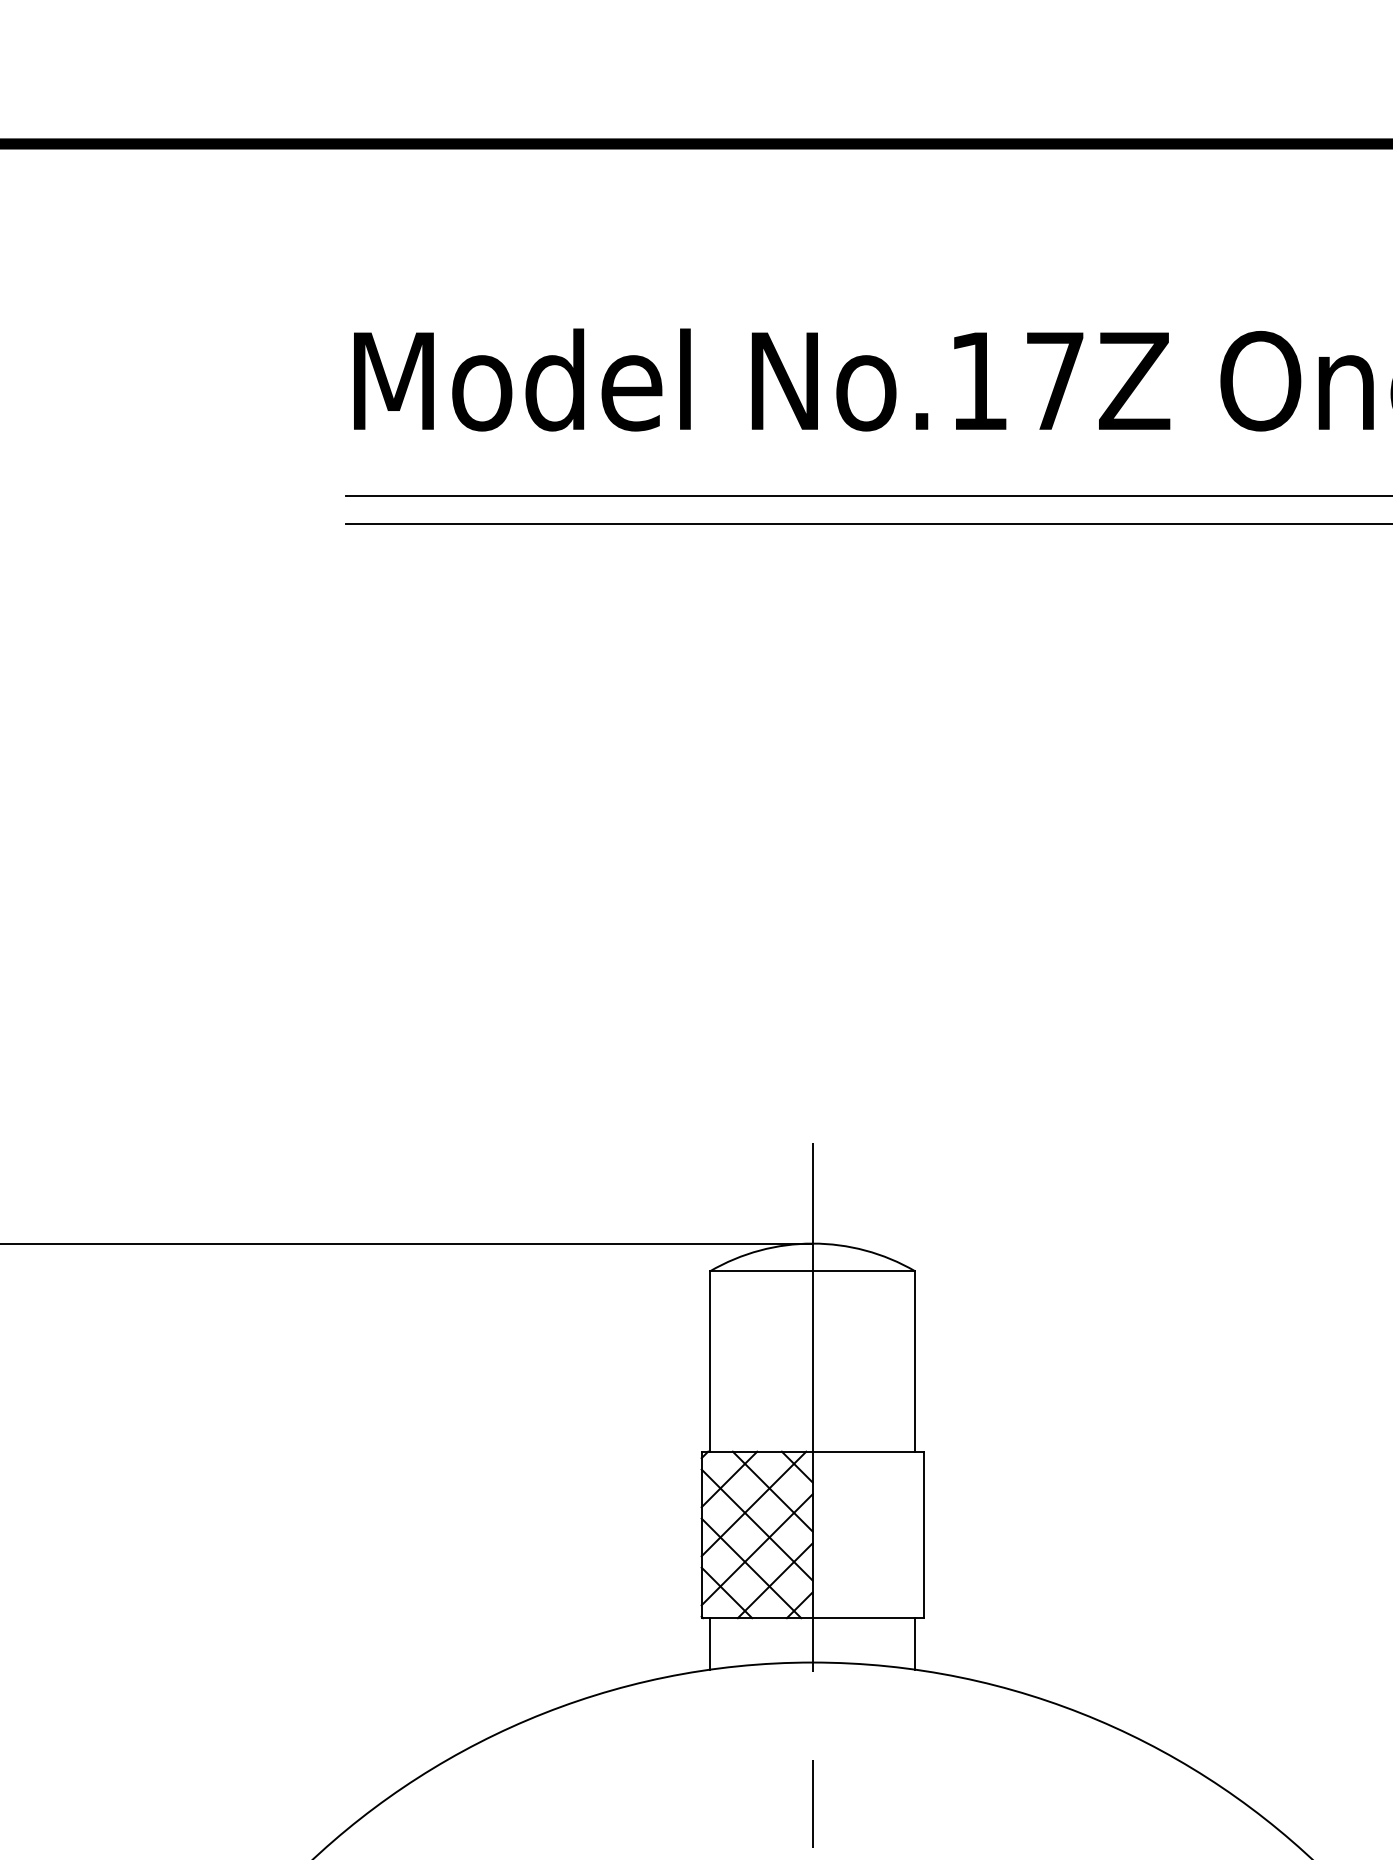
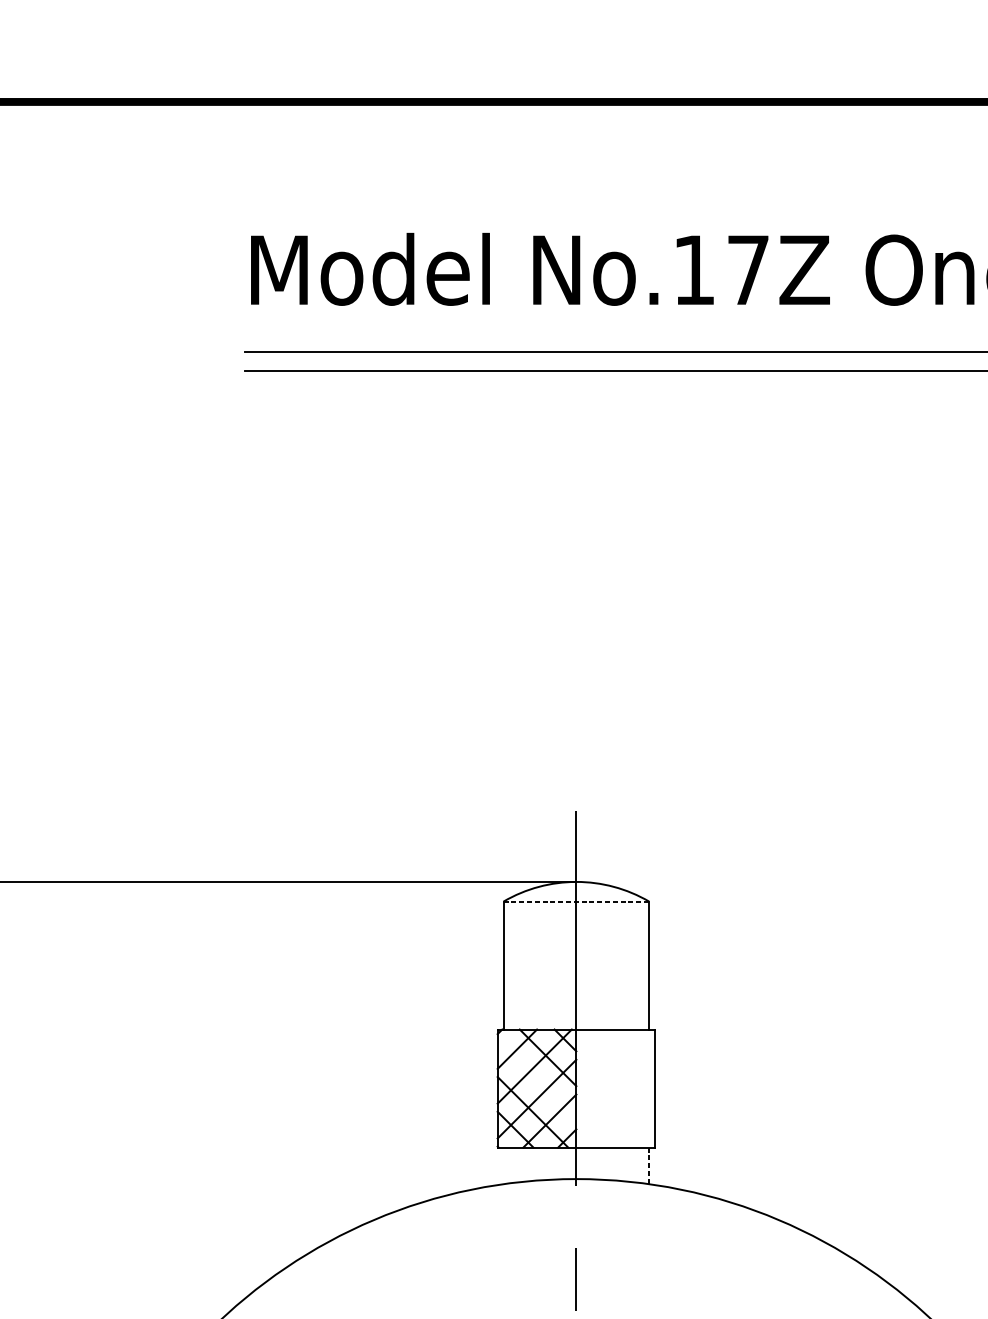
line: (812, 1271) -> (576, 901), solid -> dashed
line: (756, 1524) -> (536, 1081), removed
line: (710, 1643) -> (503, 1165), removed
line: (915, 1643) -> (649, 1165), solid -> dashed

